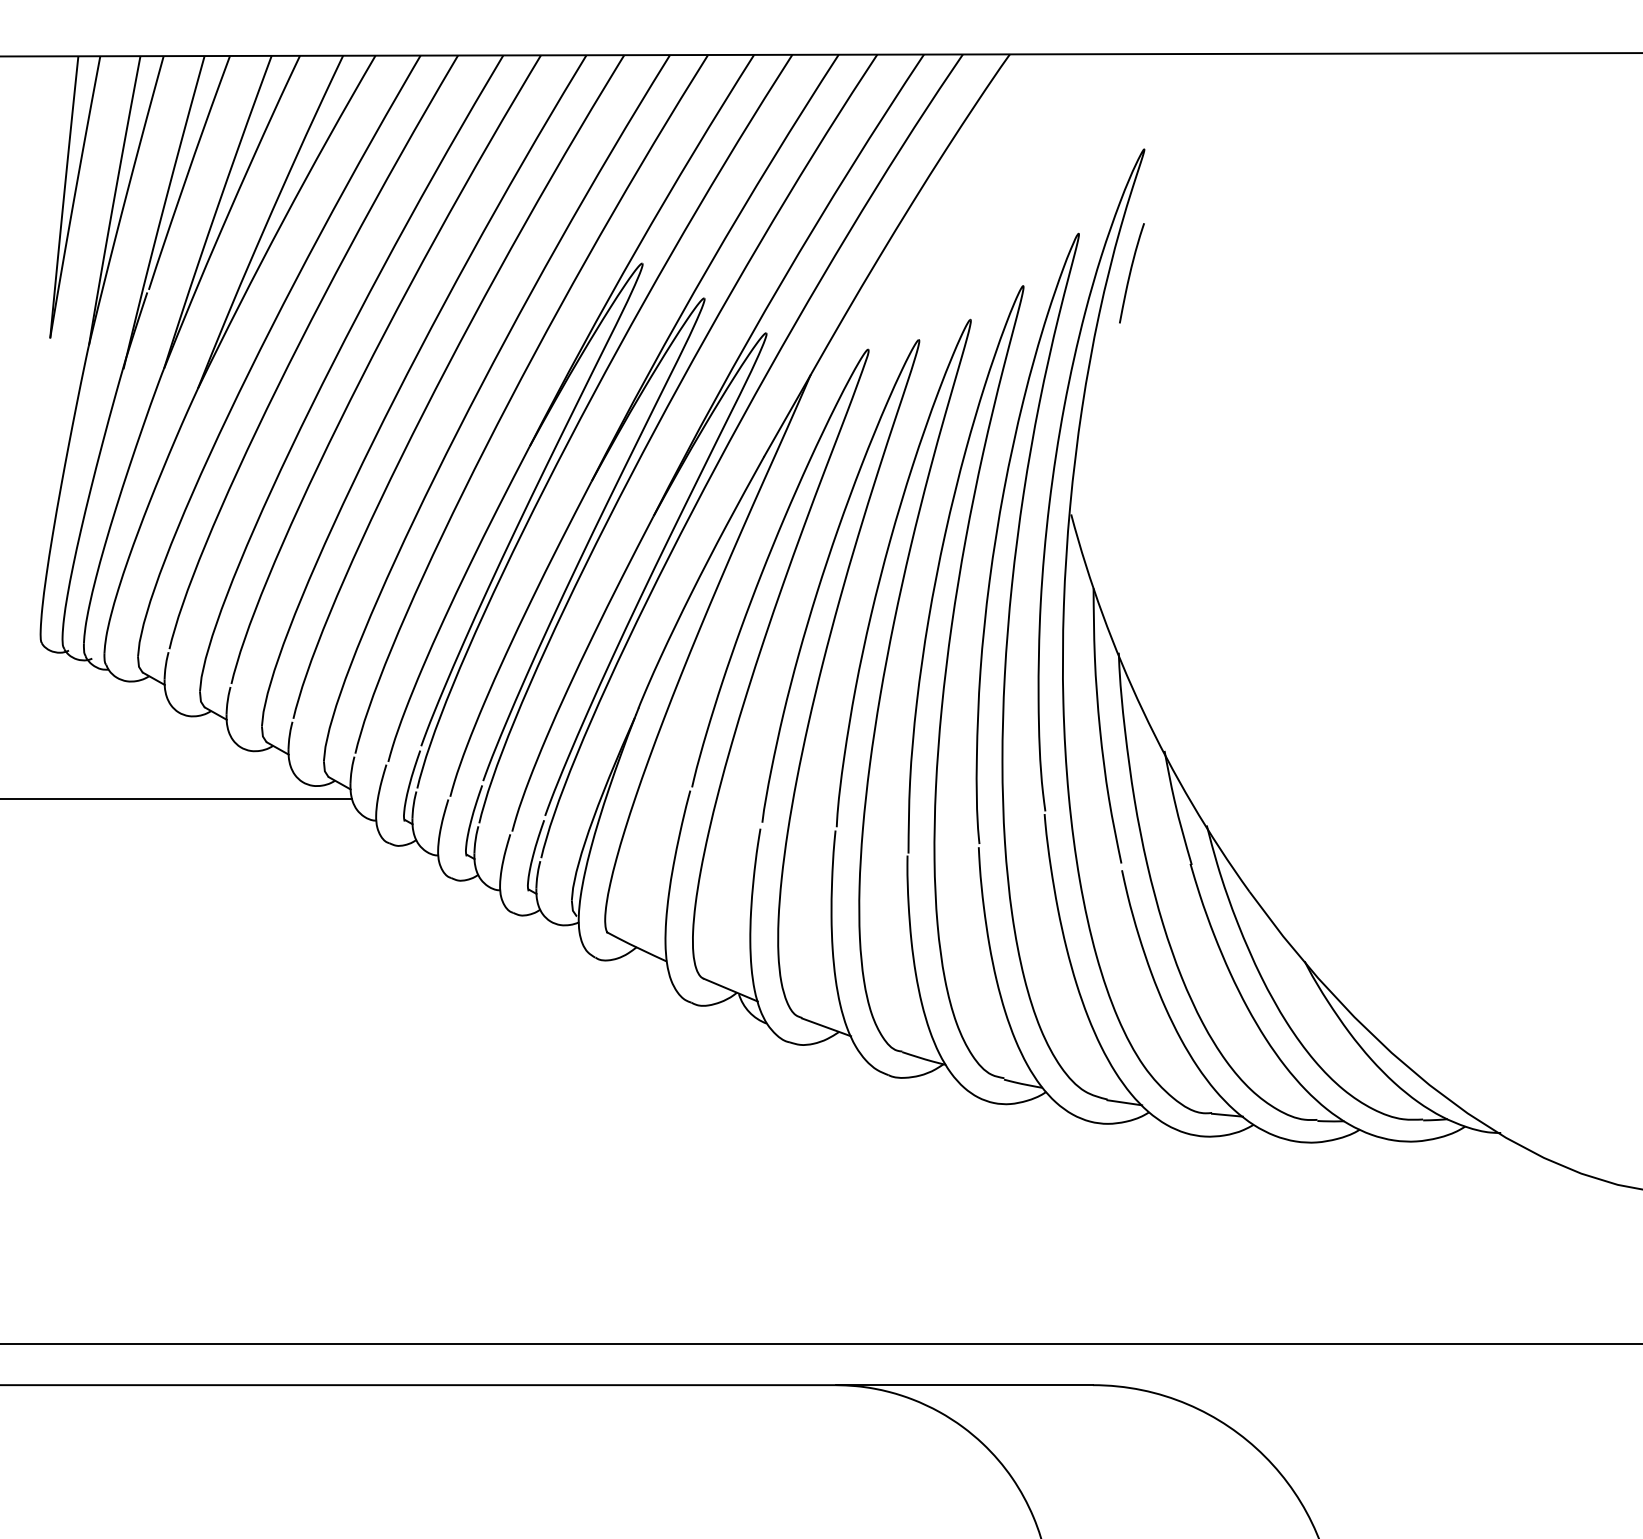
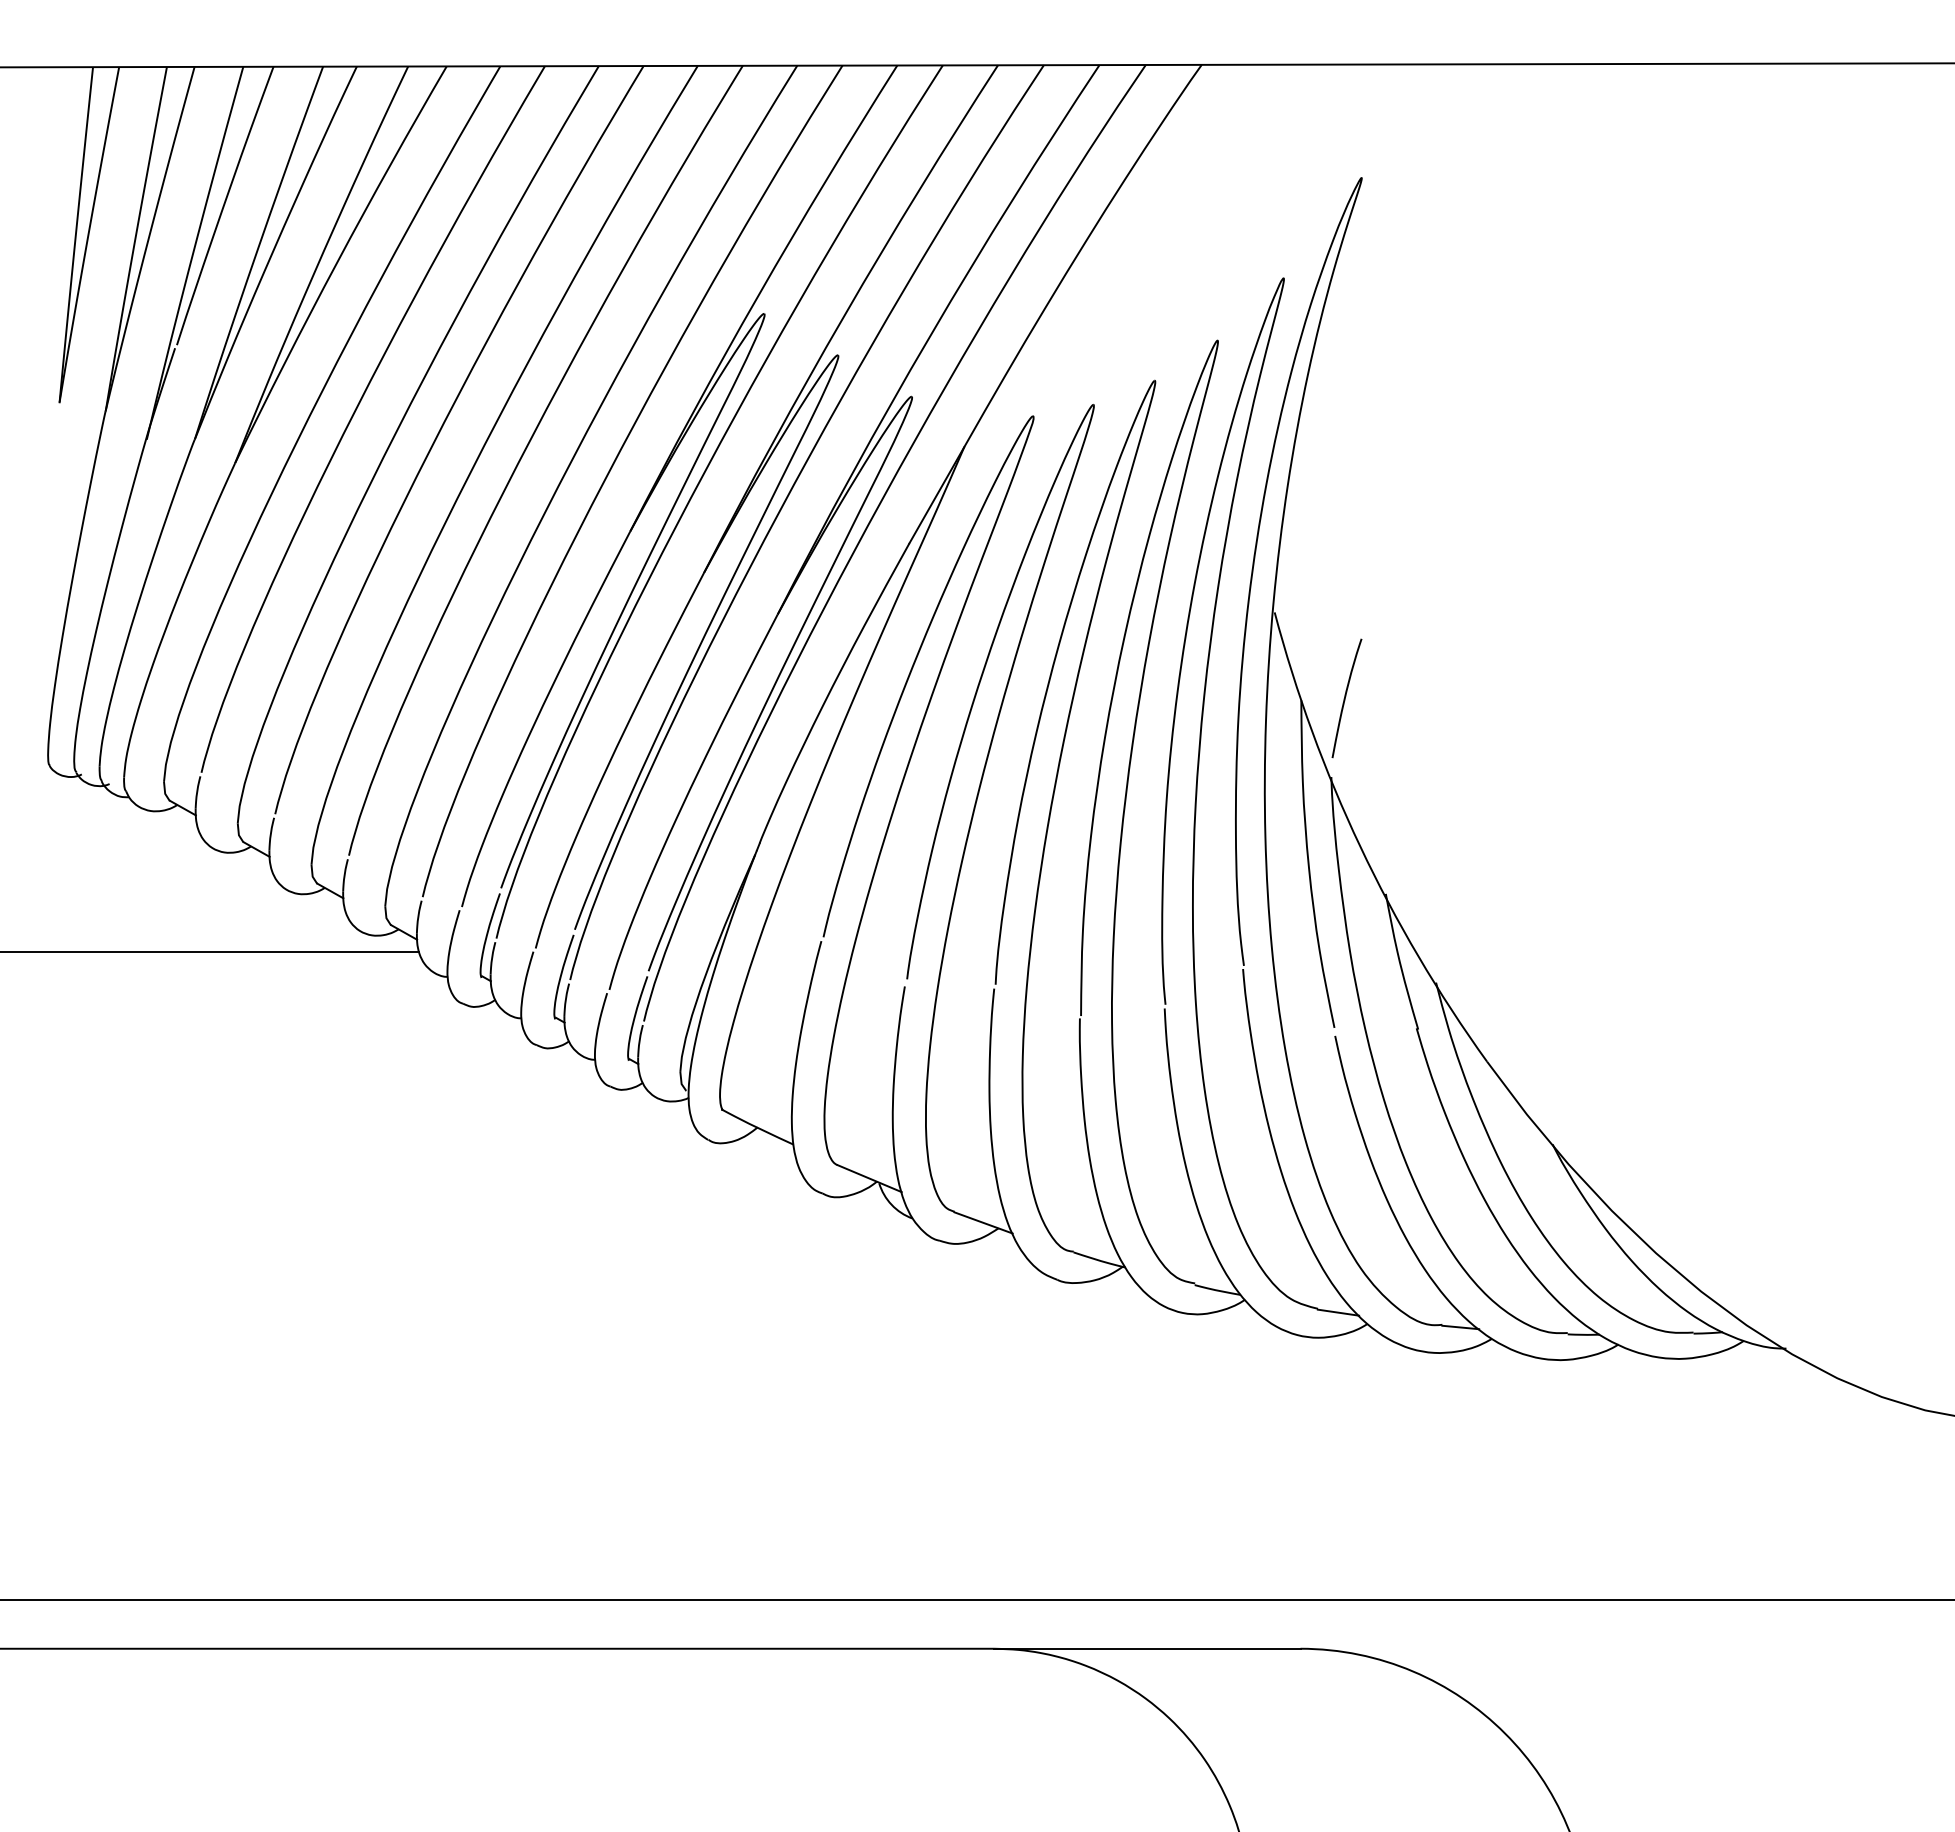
curve: (1130, 273) -> (1345, 698), moved

